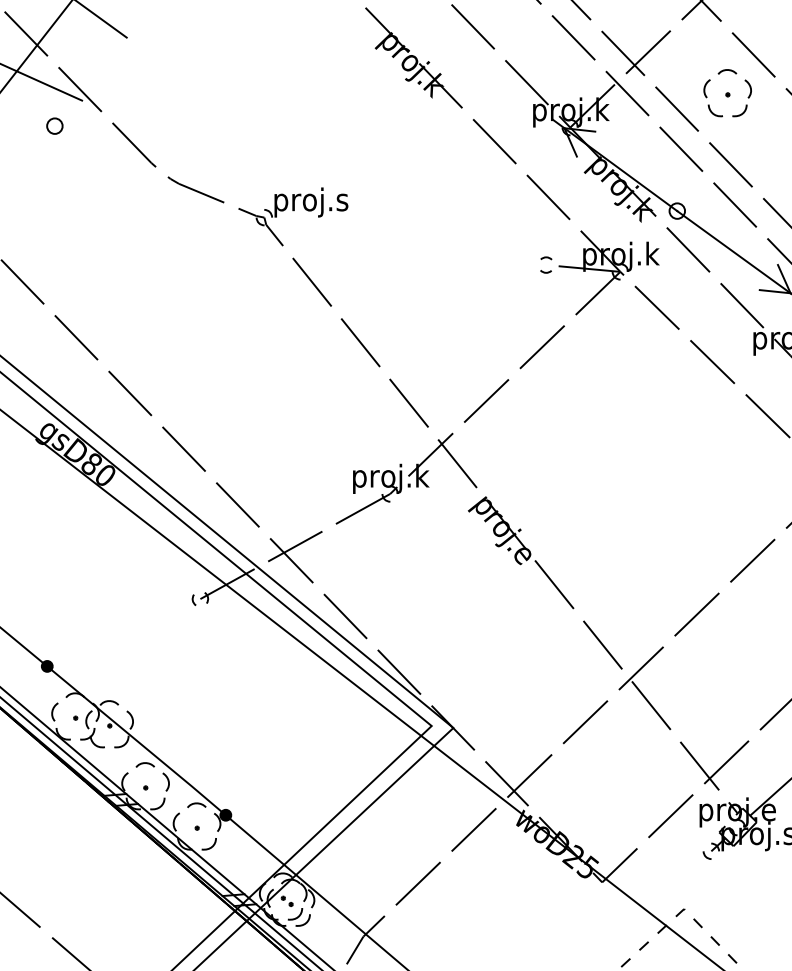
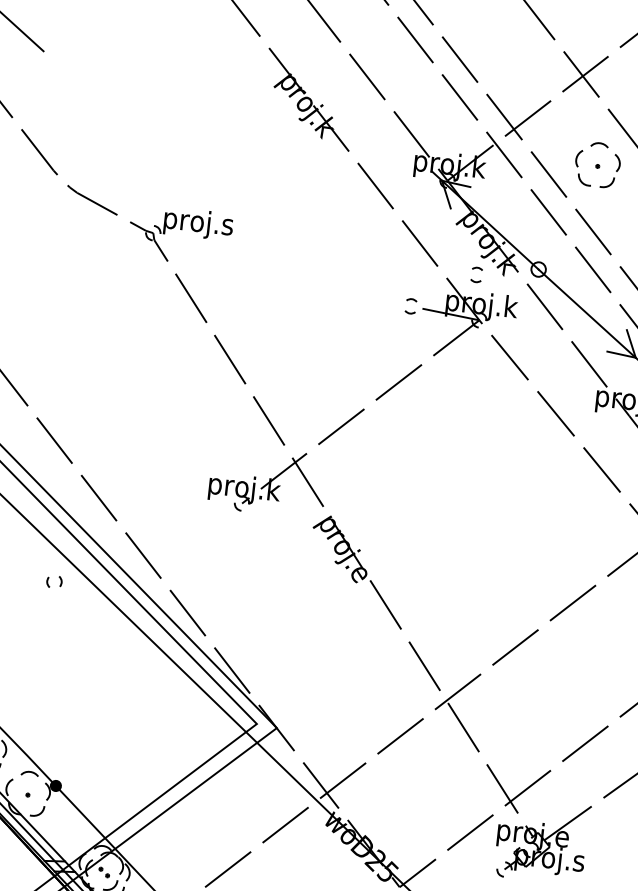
part: (612, 223) -> (477, 274), added
line: (295, 546) -> (148, 542), removed

